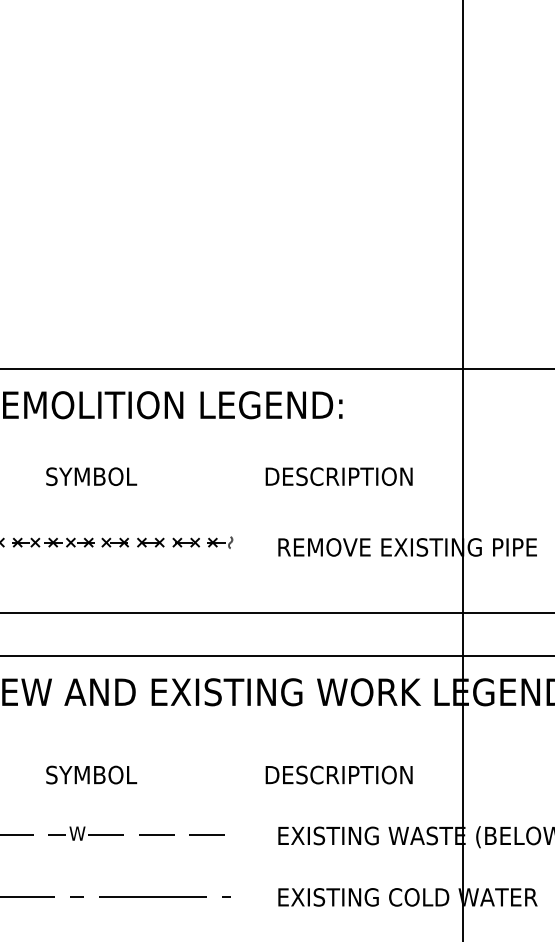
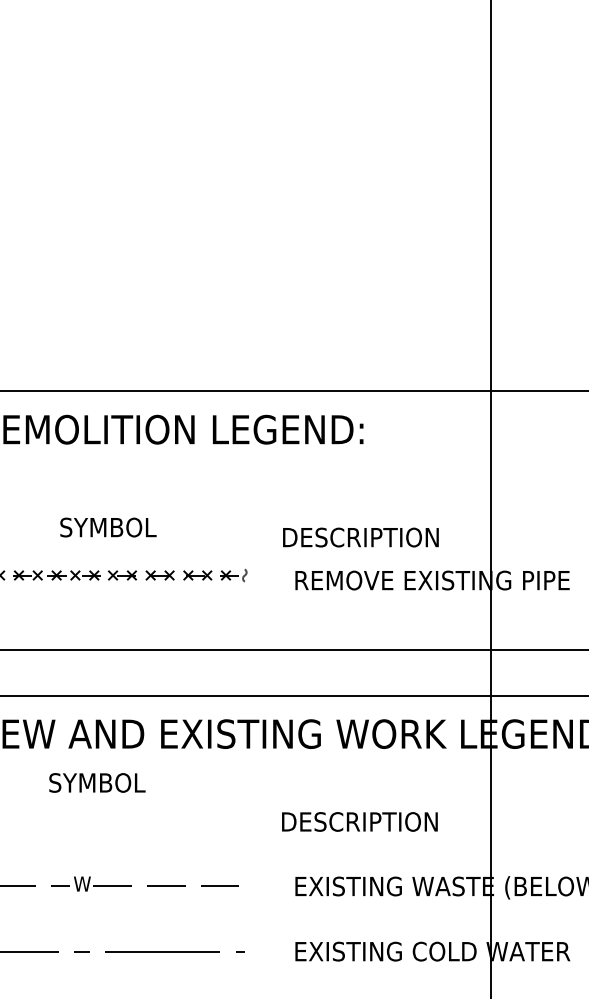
text: (91, 476) -> (108, 527), moved
text: (338, 476) -> (360, 537), moved
text: (91, 774) -> (97, 782), moved

